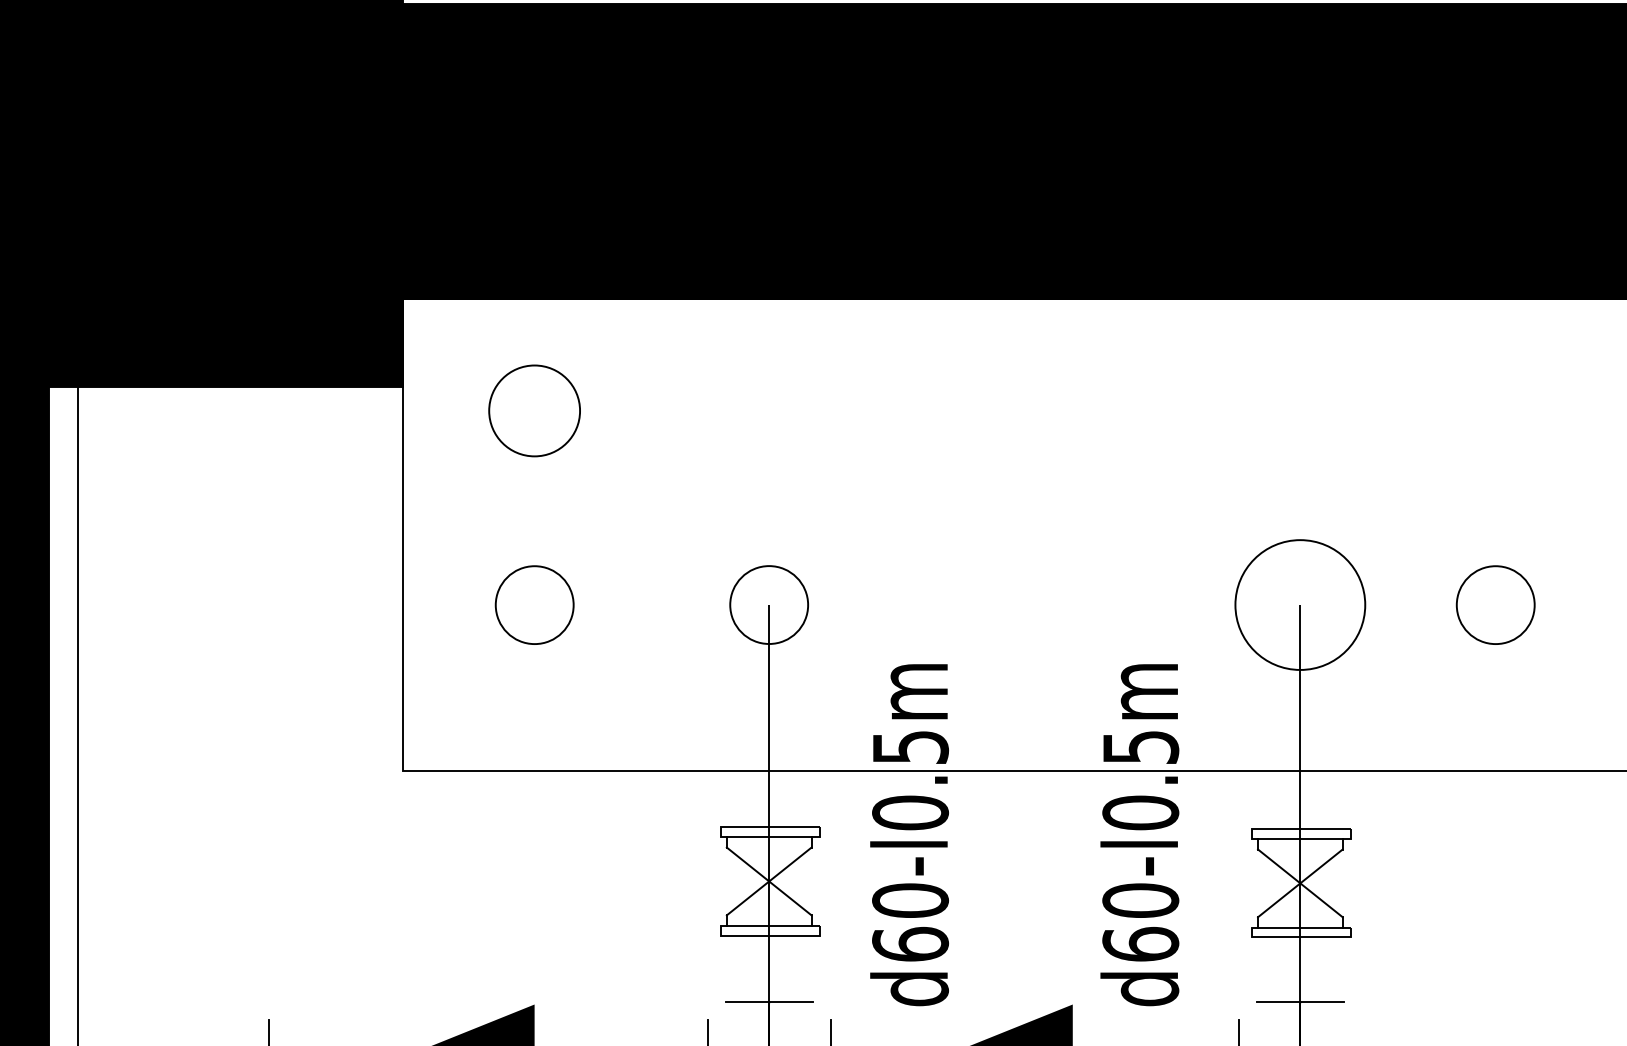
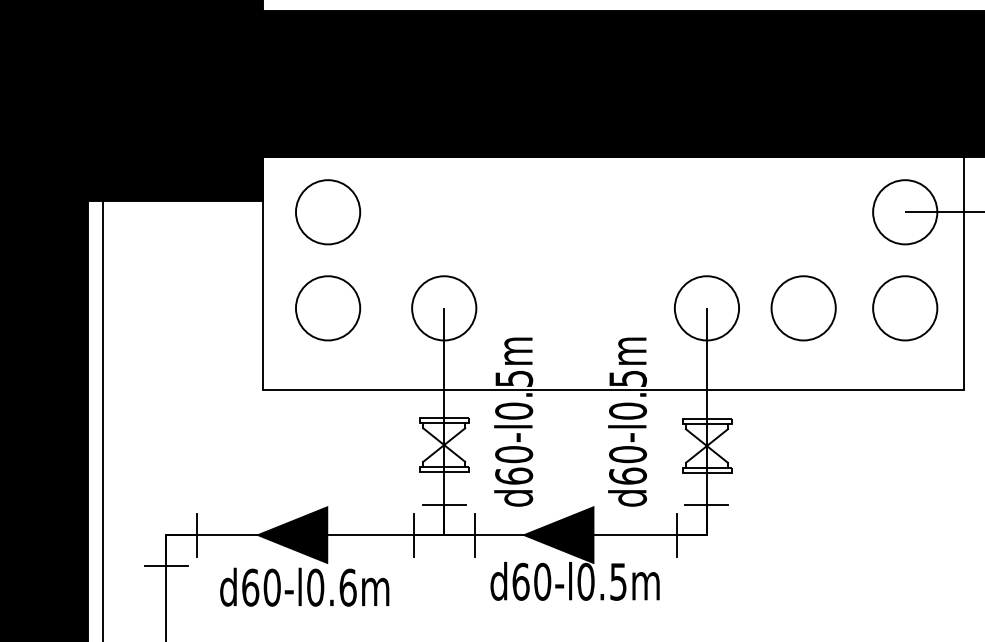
circle: (535, 411) -> (328, 212), size x1.43
circle: (535, 605) -> (328, 308), size x1.67
circle: (769, 605) -> (444, 308), size x1.67
circle: (1495, 605) -> (803, 308), size x1.67

